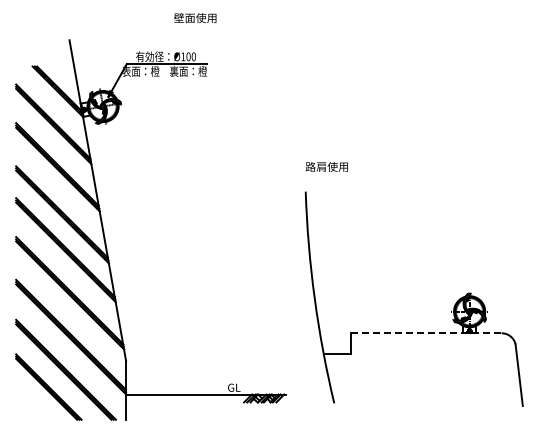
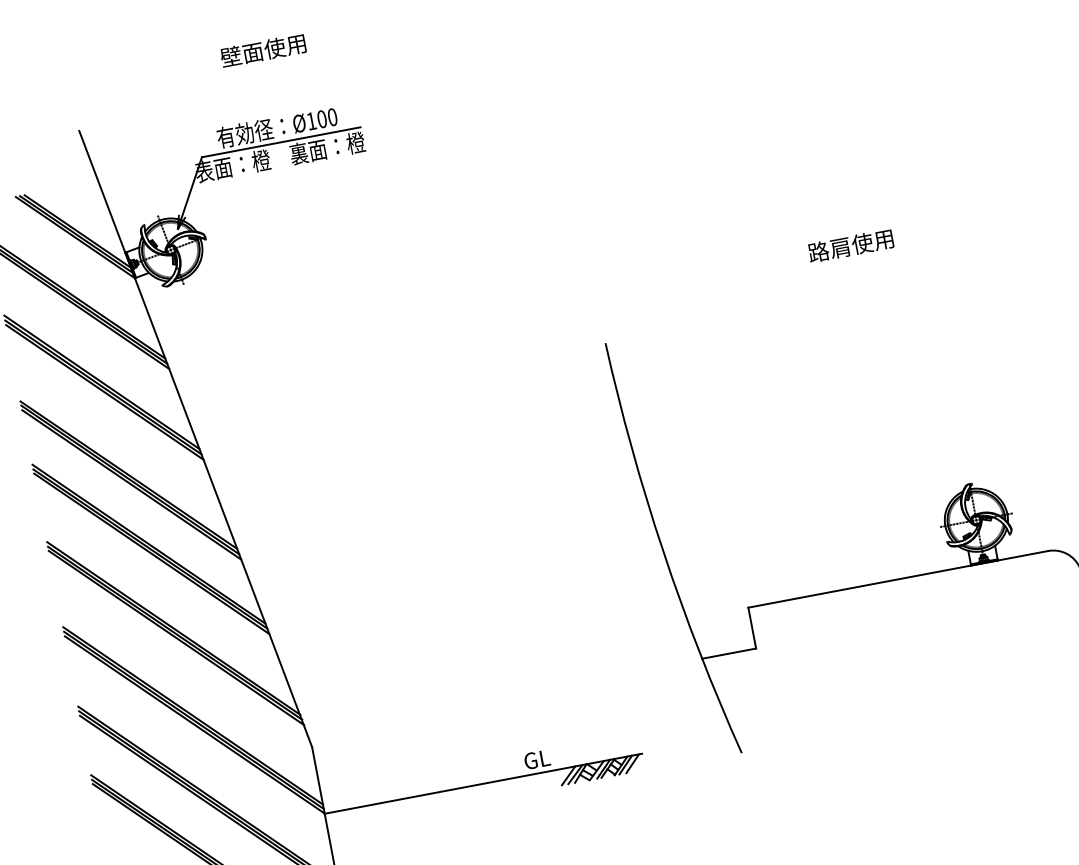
text: (195, 18) -> (263, 51), moved
text: (326, 166) -> (850, 245), moved
line: (426, 333) -> (898, 579), dashed -> solid

